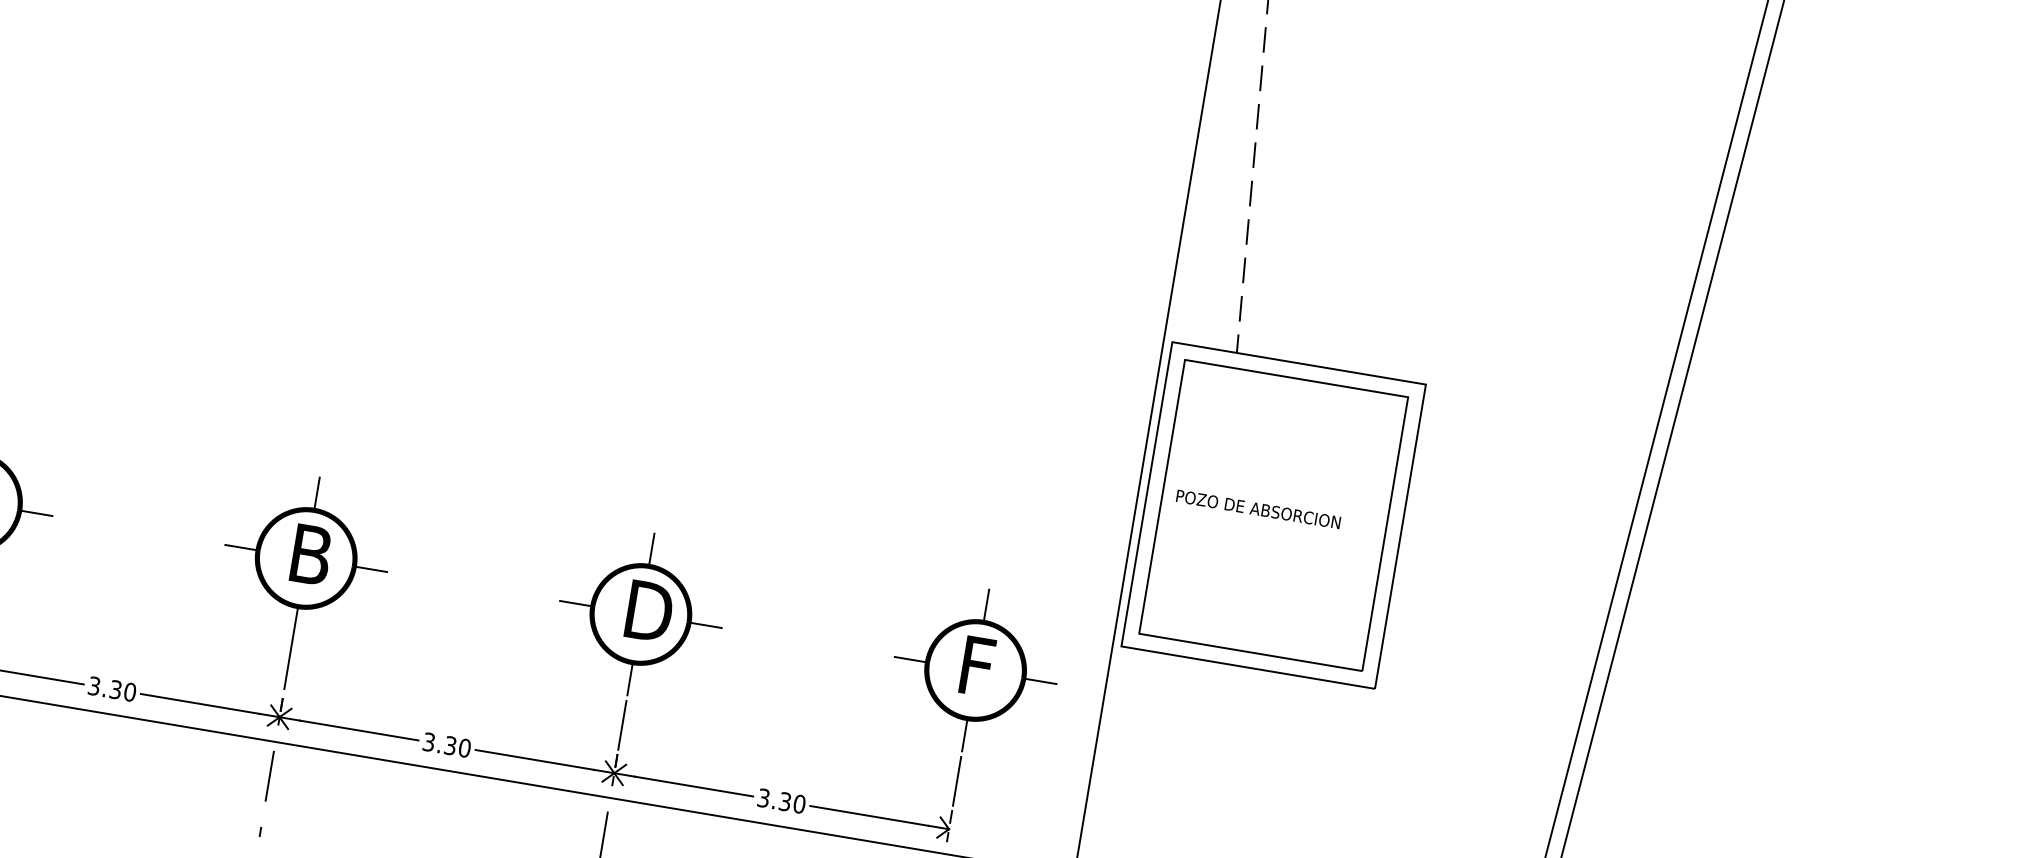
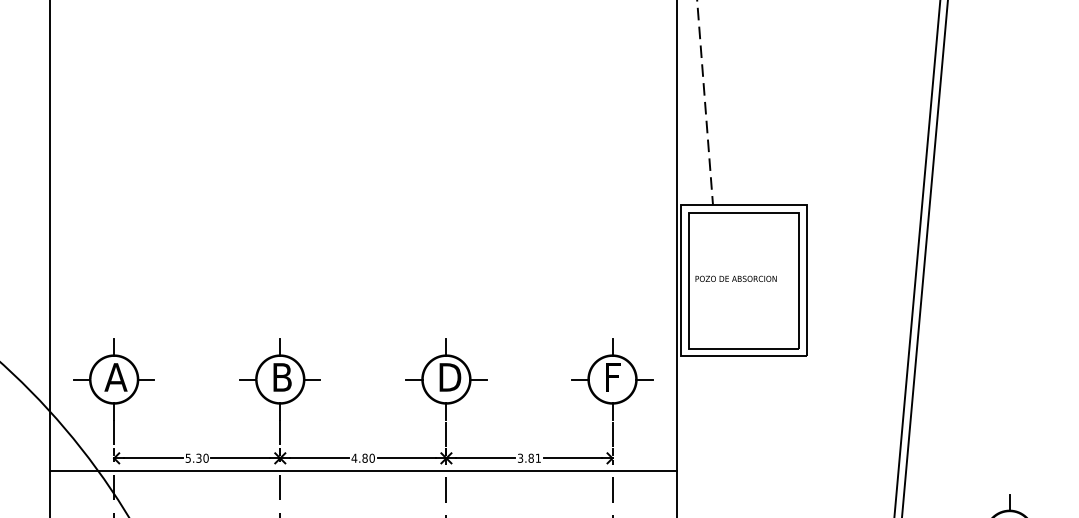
text: (92, 684) -> (187, 457), 3.30 -> 5.30
text: (439, 742) -> (359, 457), 3.30 -> 4.80
text: (792, 801) -> (534, 457), 3.30 -> 3.81

